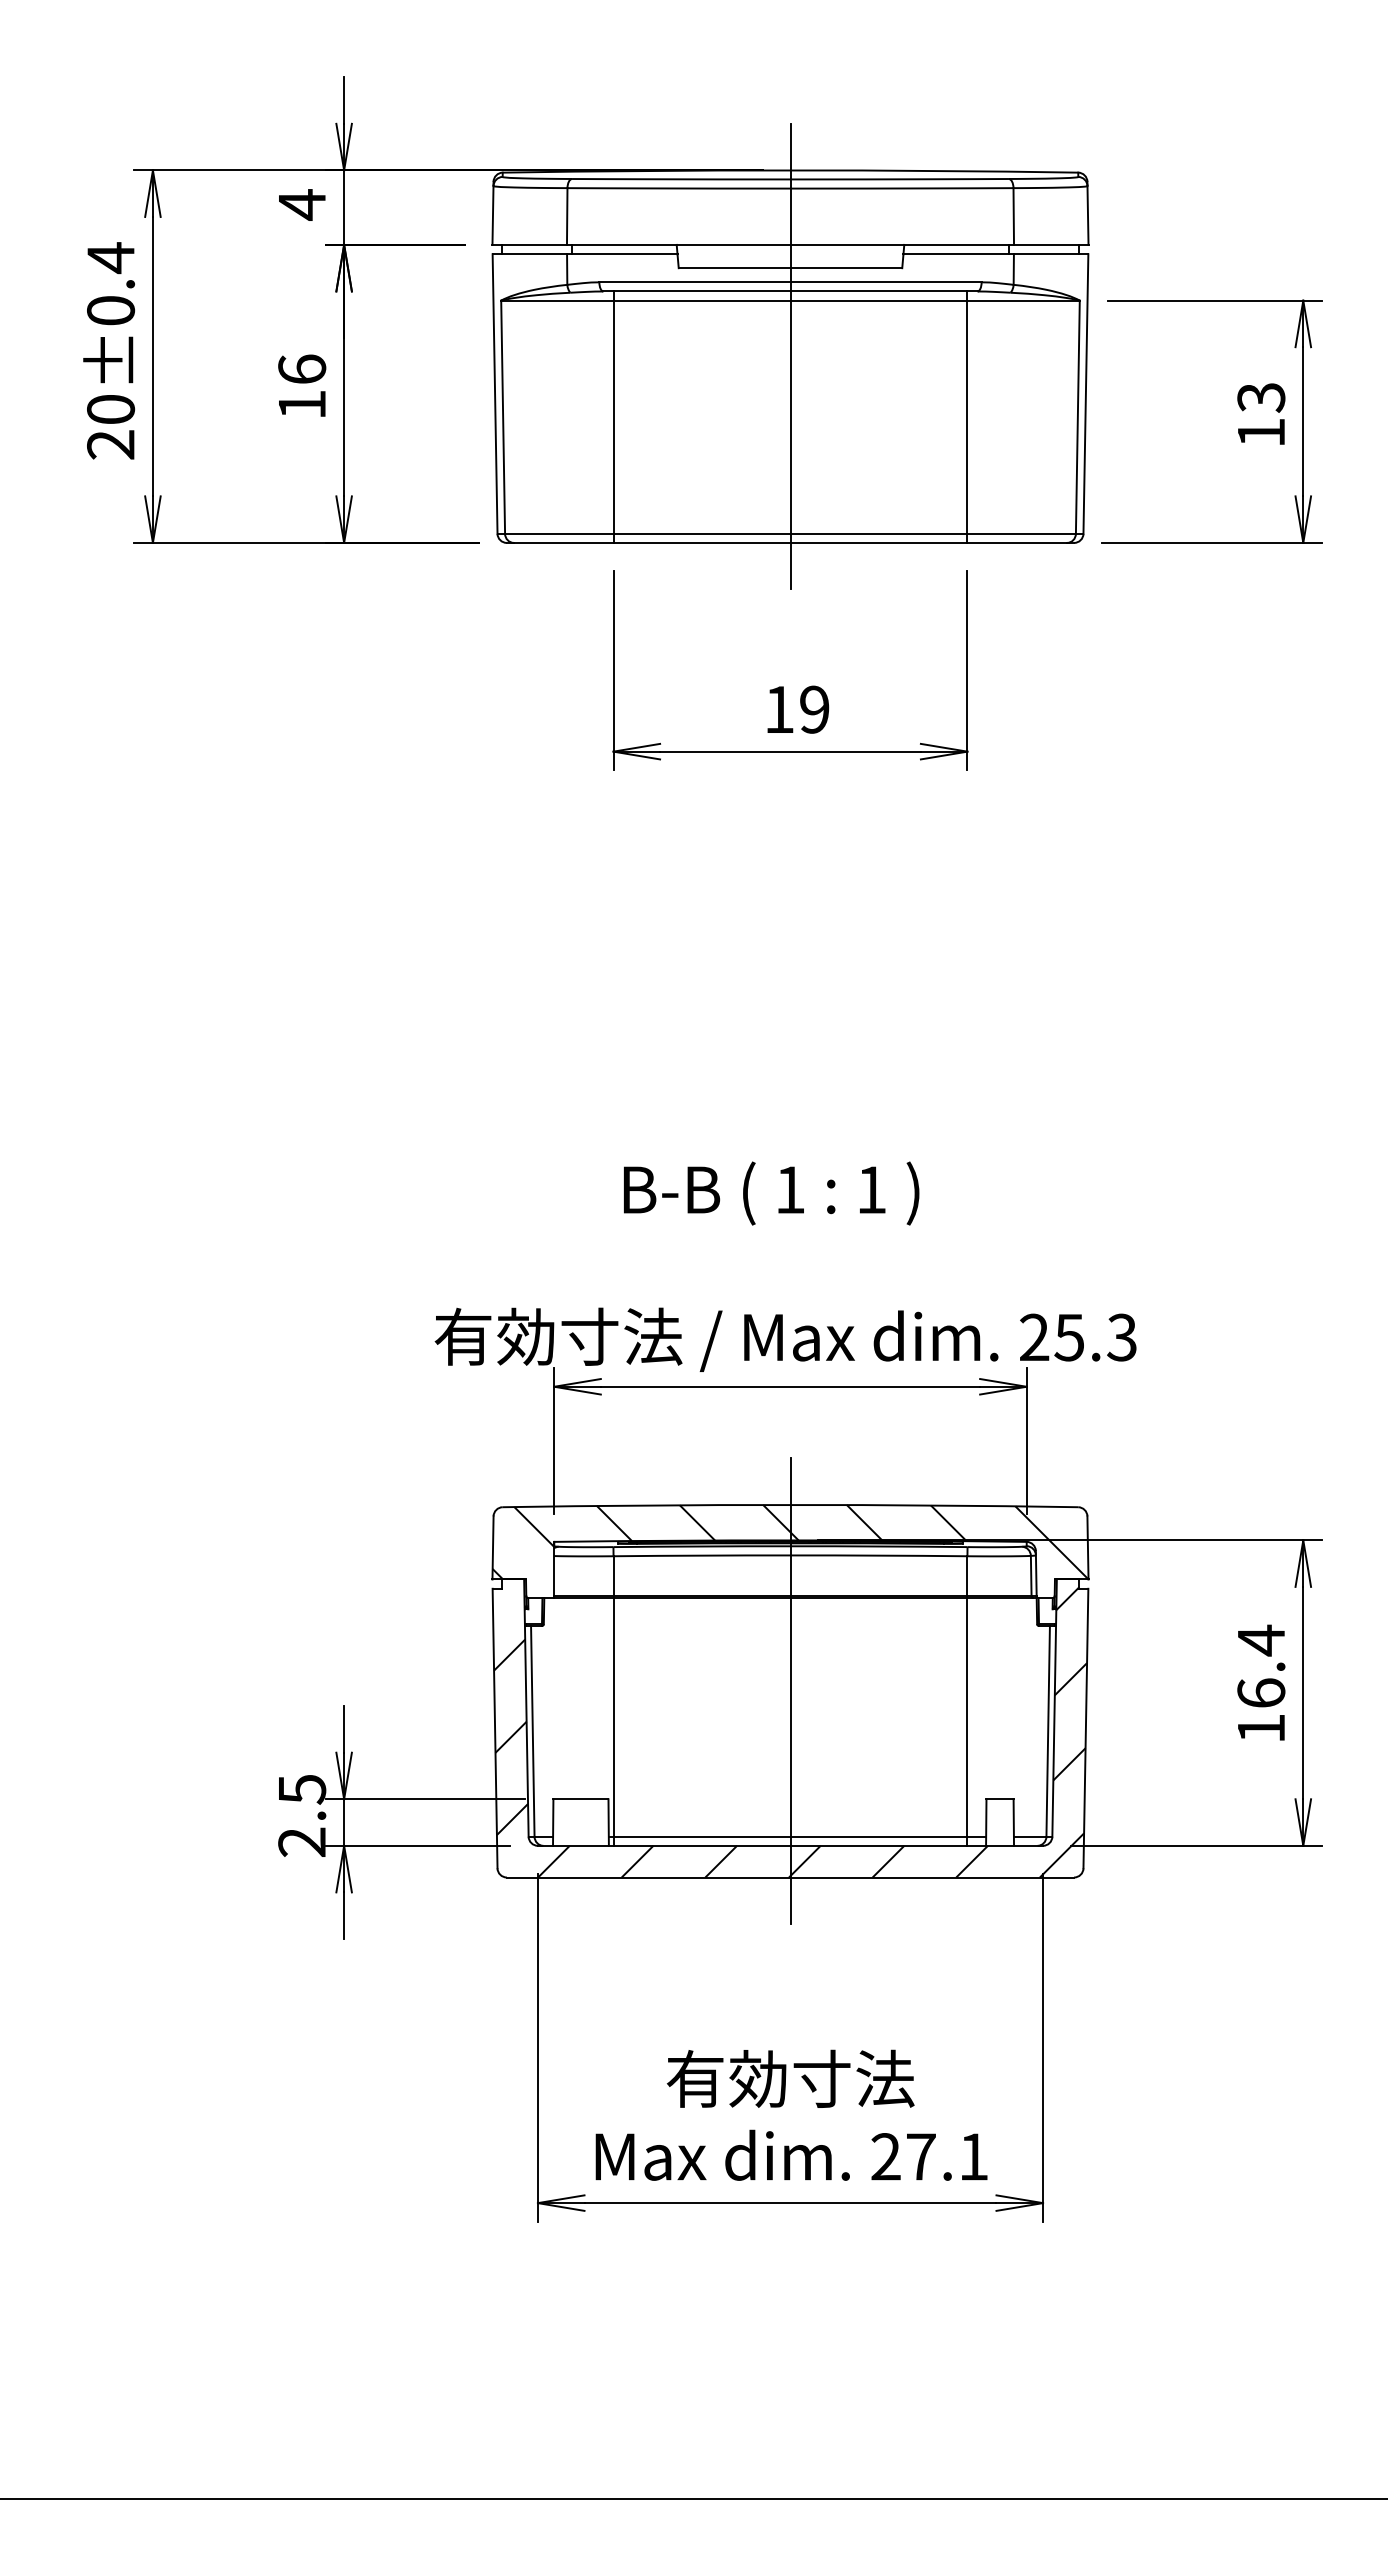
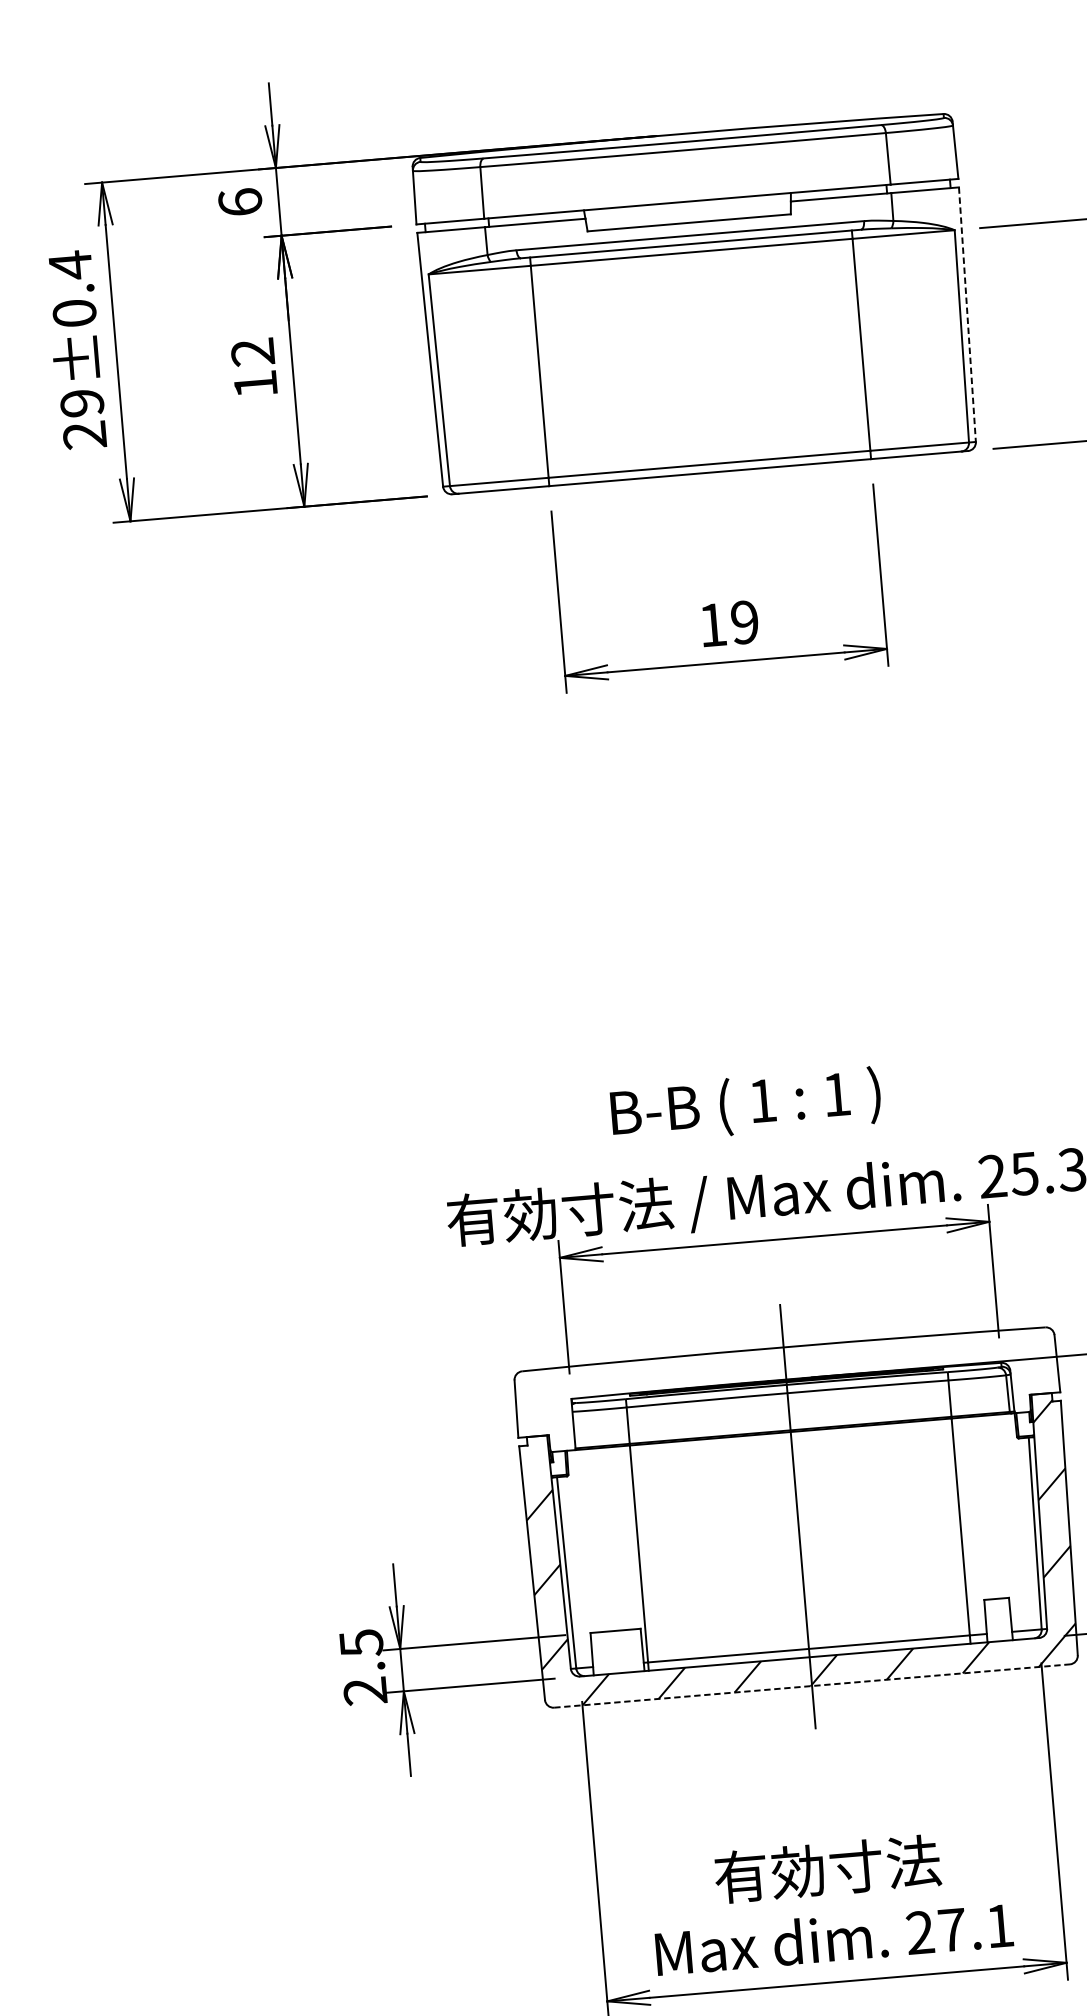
text: (302, 204) -> (240, 202), 4 -> 6
line: (790, 356) -> (695, 303), removed
text: (302, 369) -> (253, 352), 16 -> 12
line: (1085, 394) -> (967, 315), solid -> dashed
text: (111, 409) -> (82, 403), 20±0.4 -> 29±0.4
text: (771, 1193) -> (745, 1105), moved
hatch: (790, 1542) -> (786, 1381), removed
line: (790, 1877) -> (812, 1686), solid -> dashed

